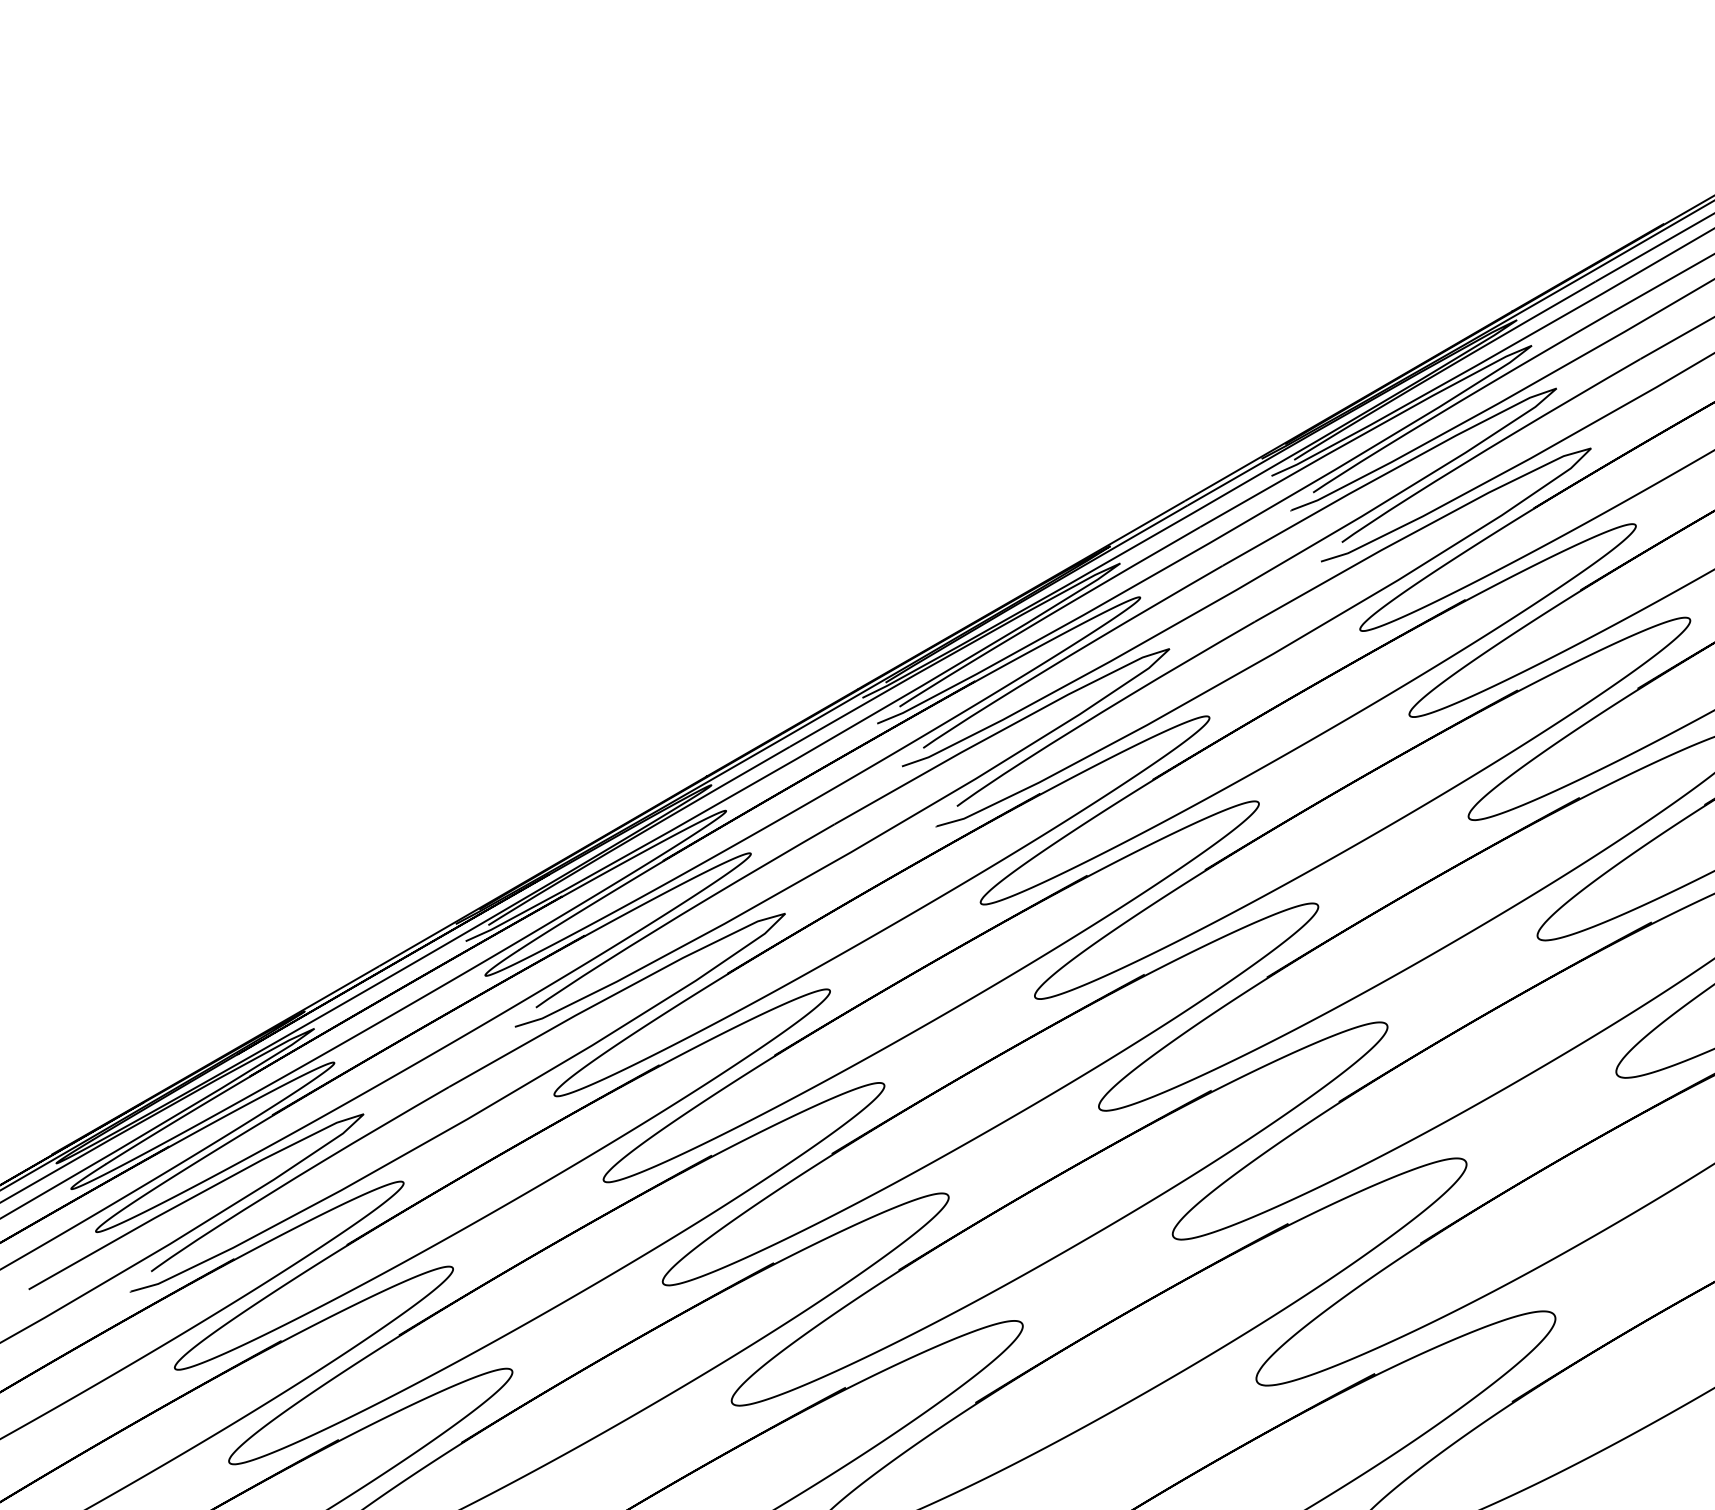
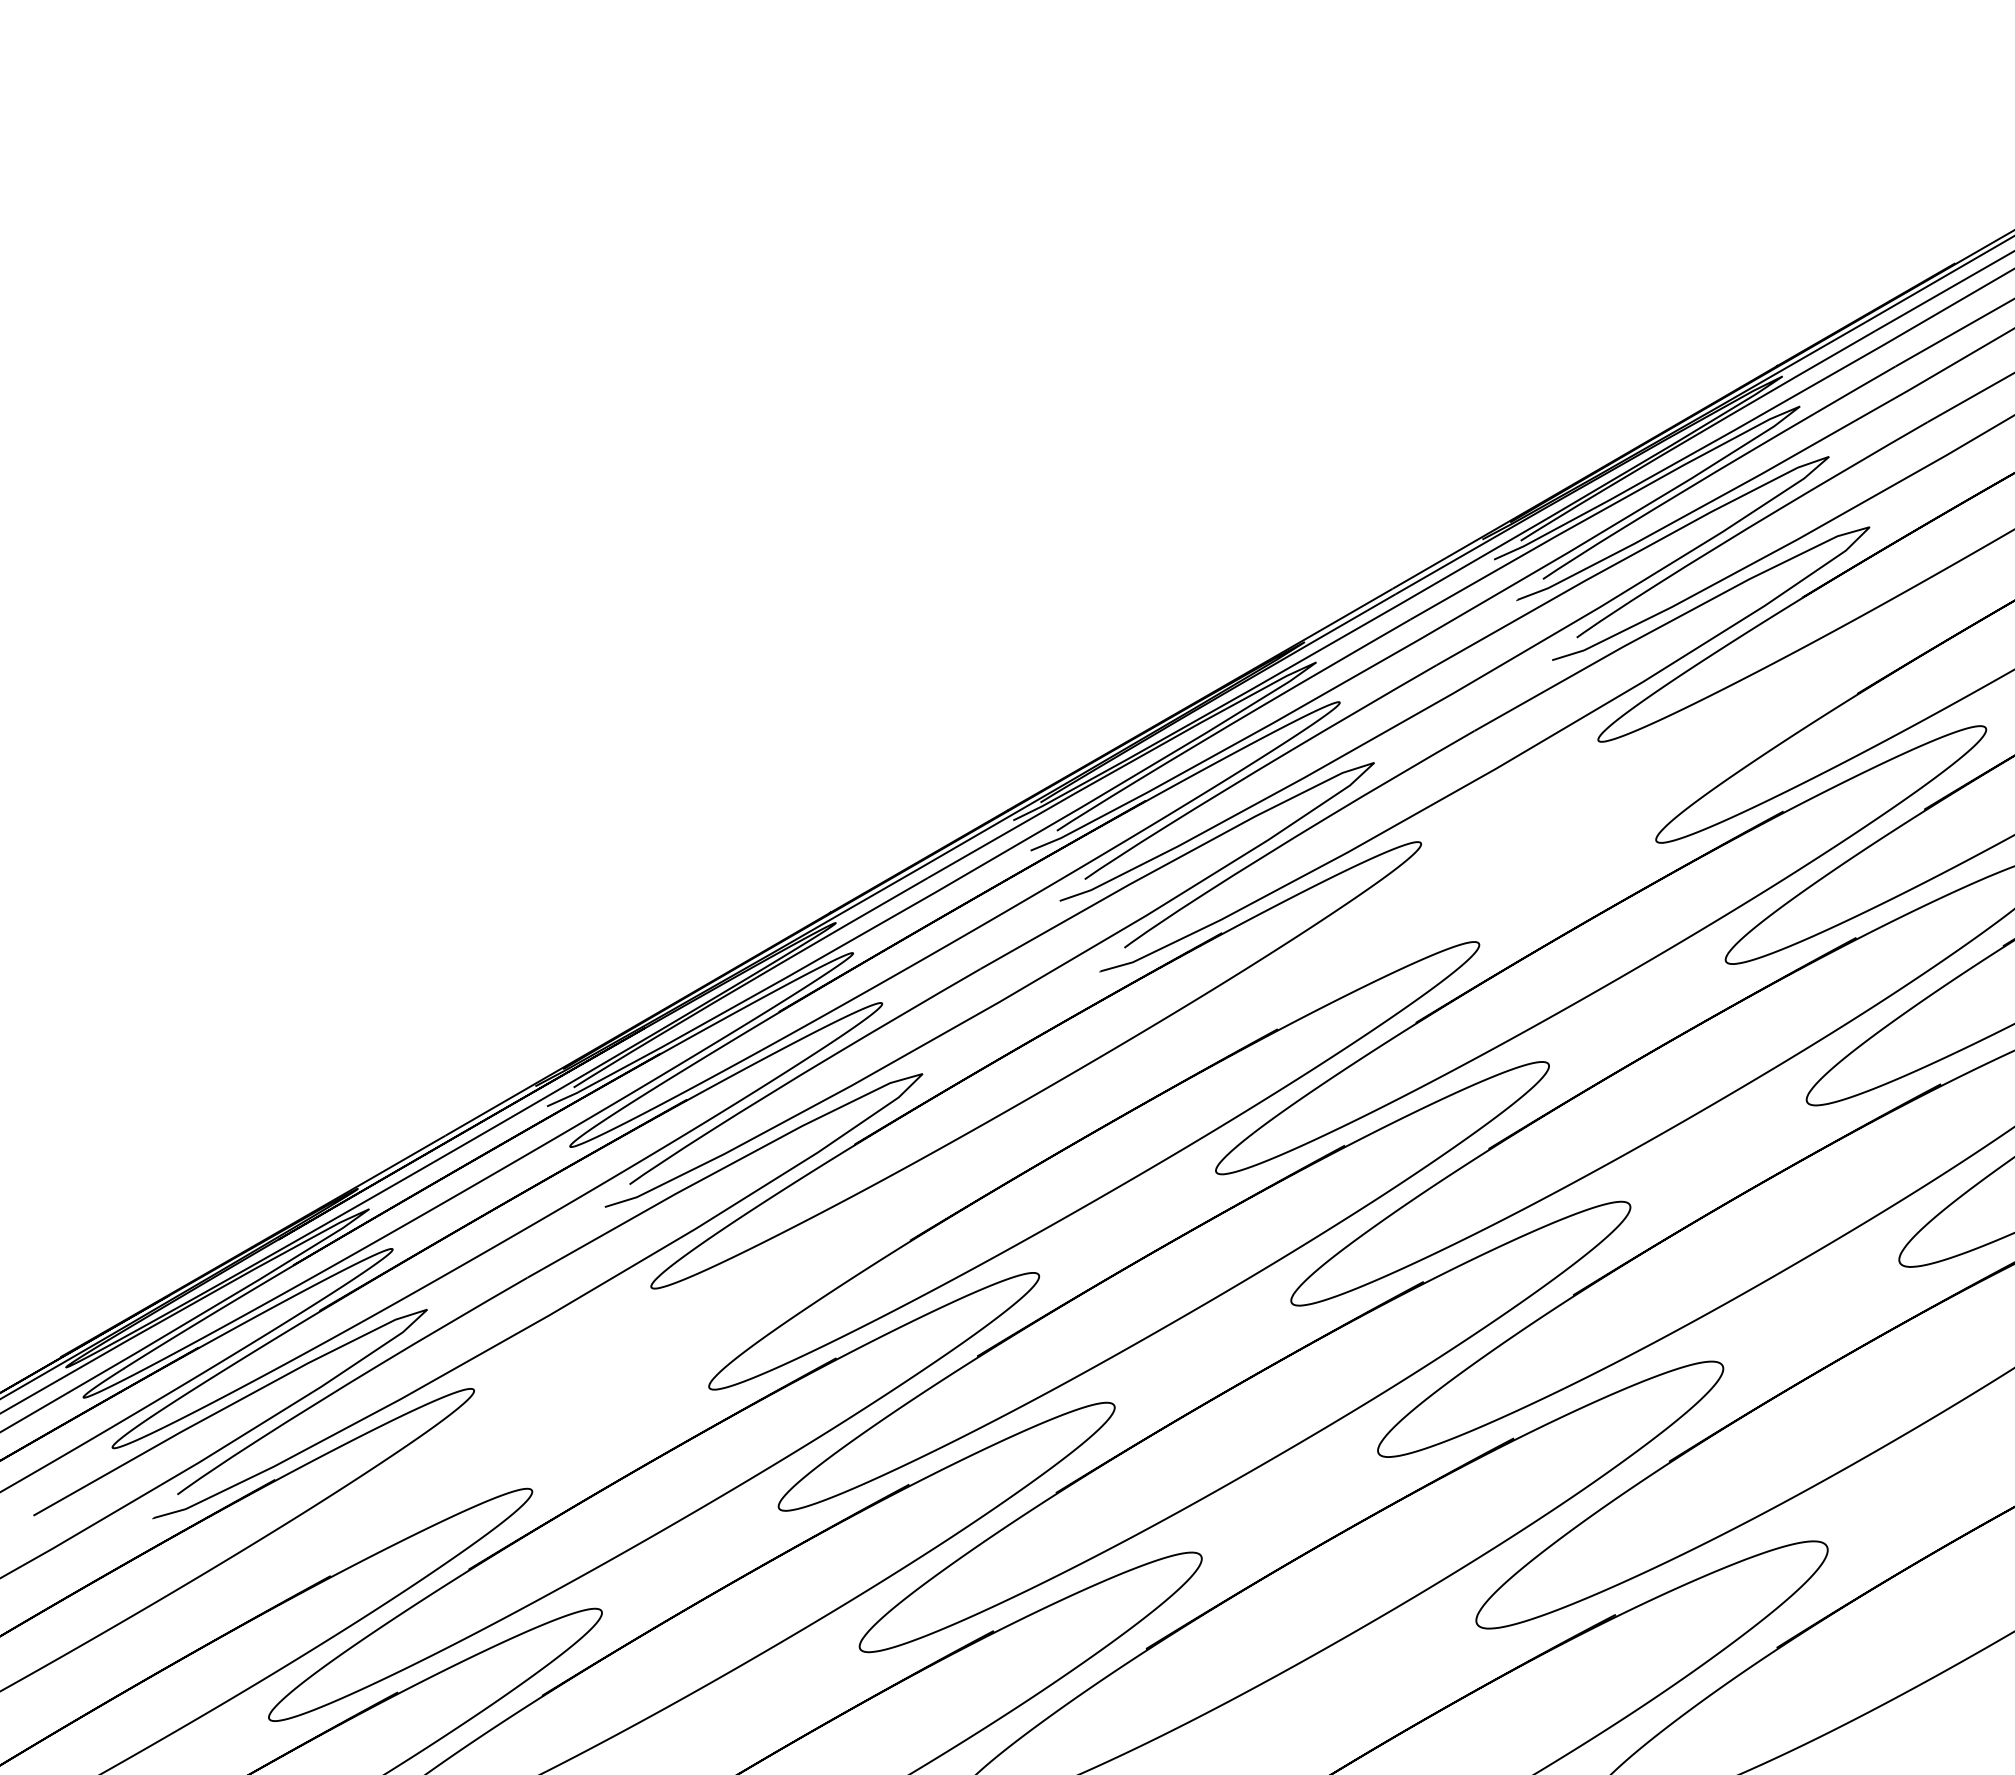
part: (1308, 714) -> (1537, 839), removed
part: (502, 1179) -> (590, 1386), removed

